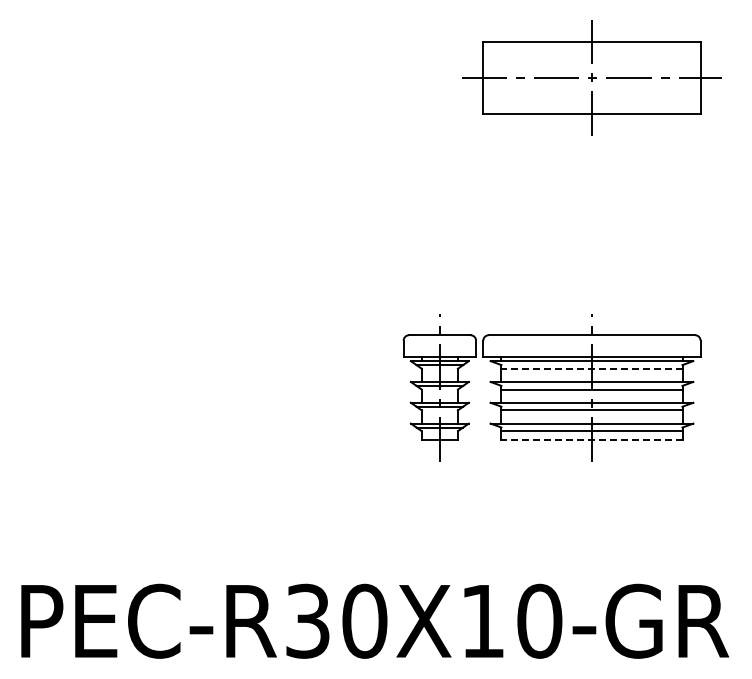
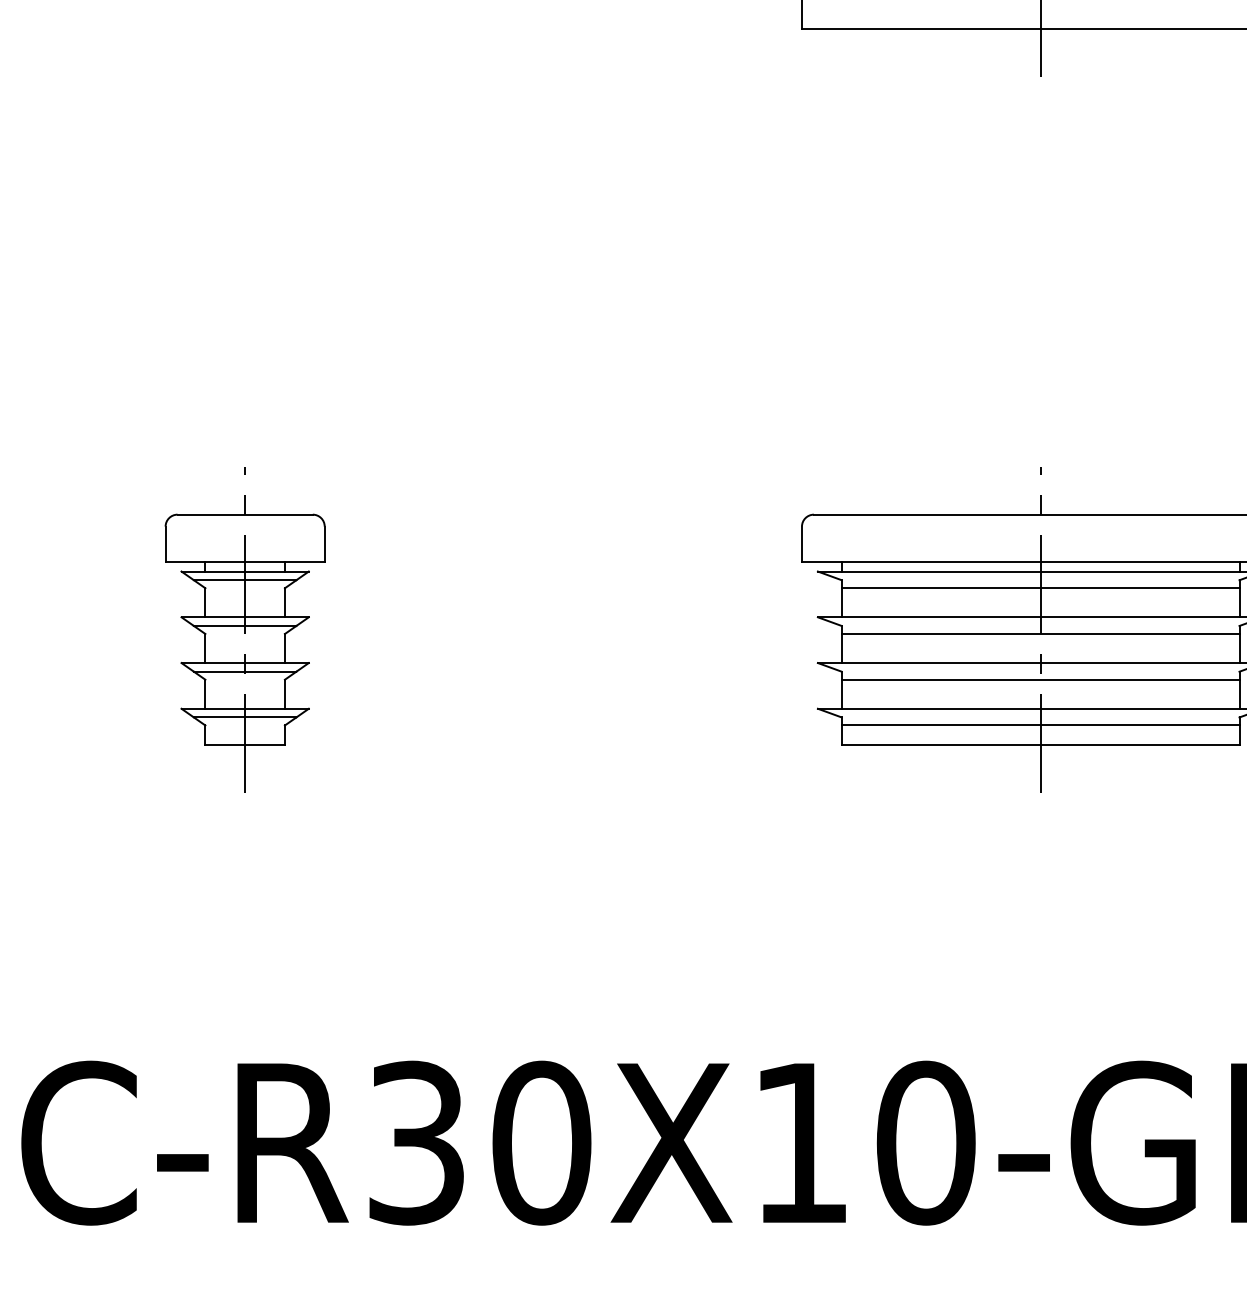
line: (591, 368) -> (1039, 587), dashed -> solid
part: (439, 387) -> (244, 629), moved
line: (591, 440) -> (1039, 745), dashed -> solid

